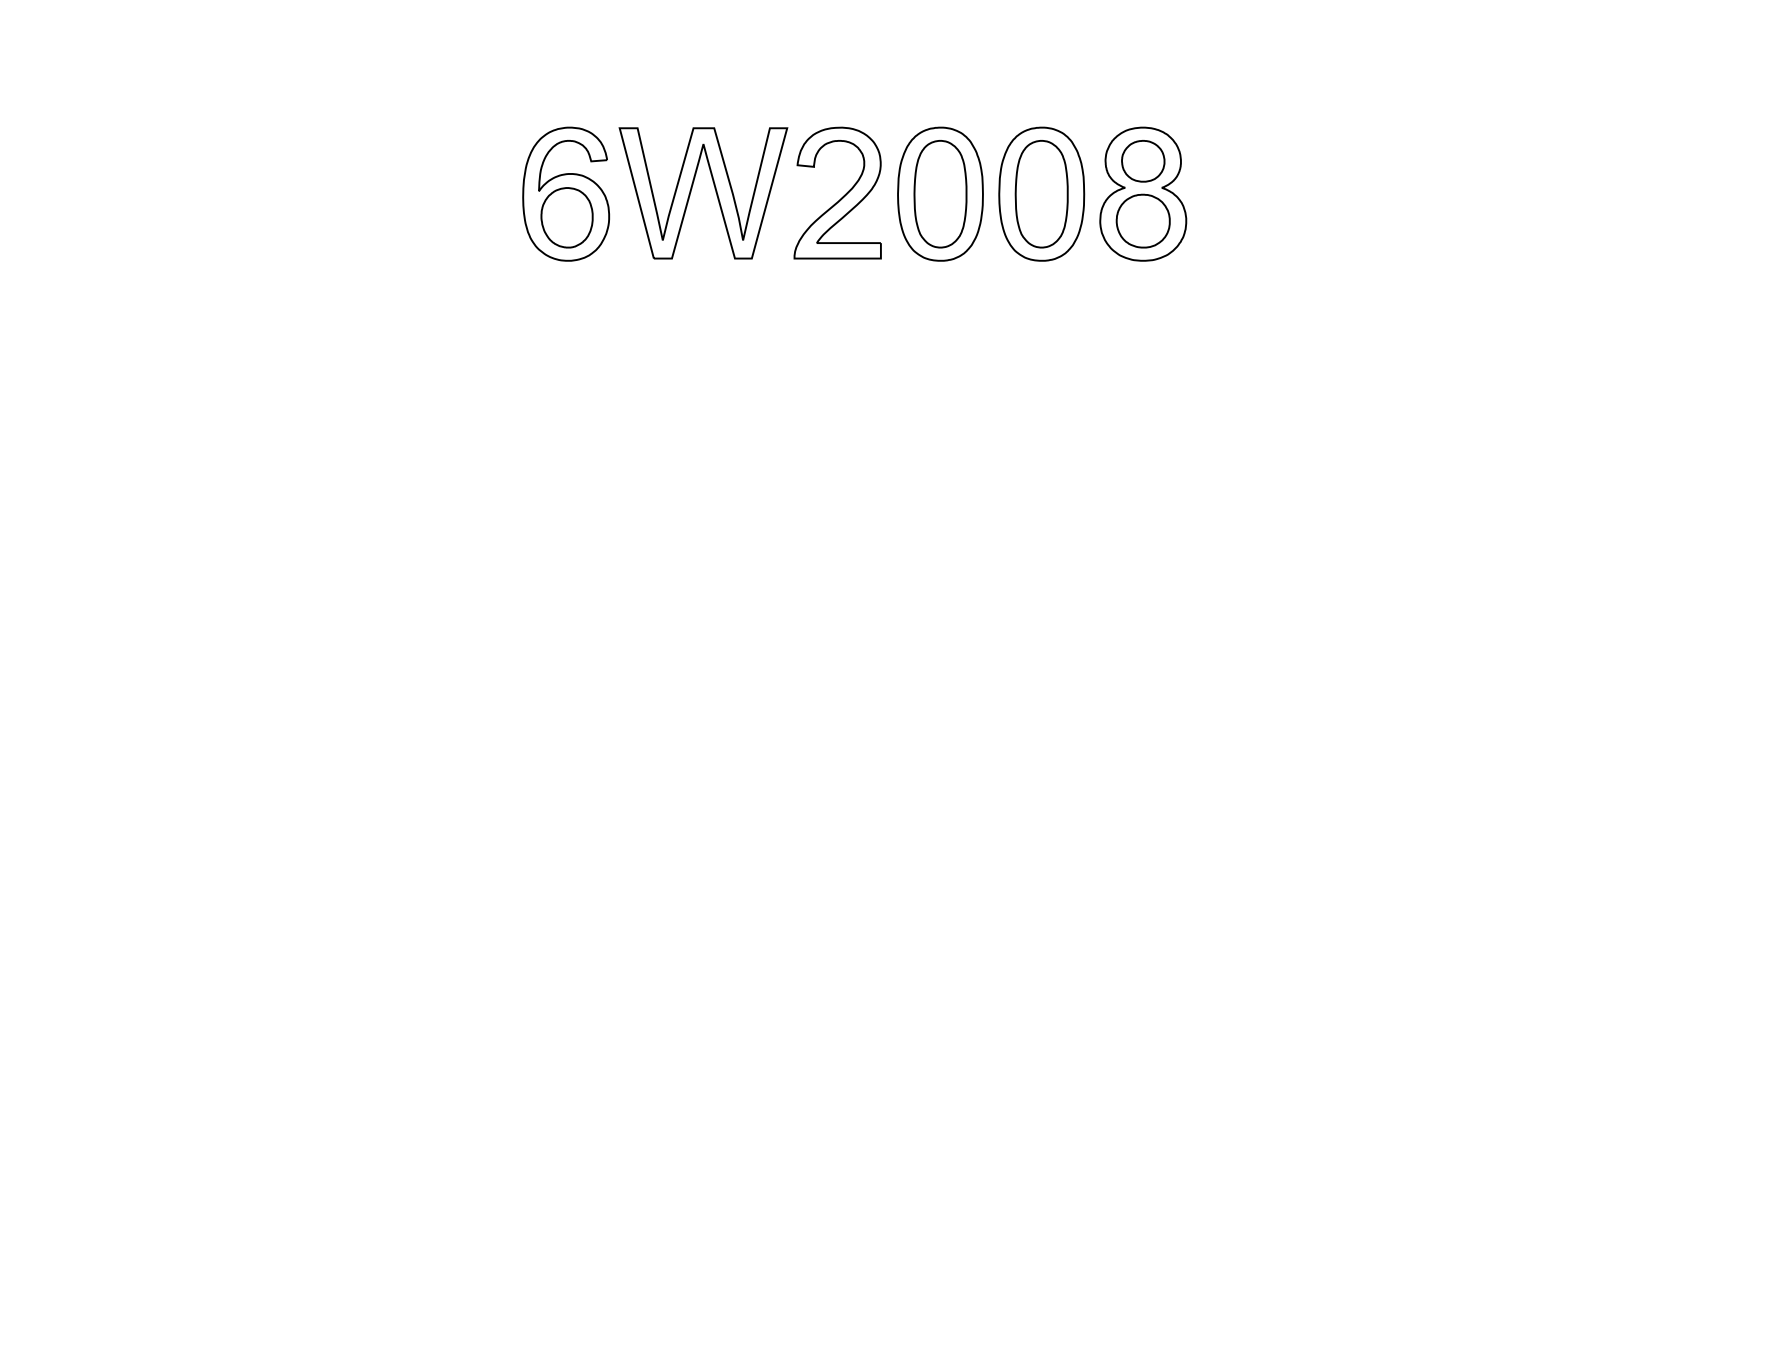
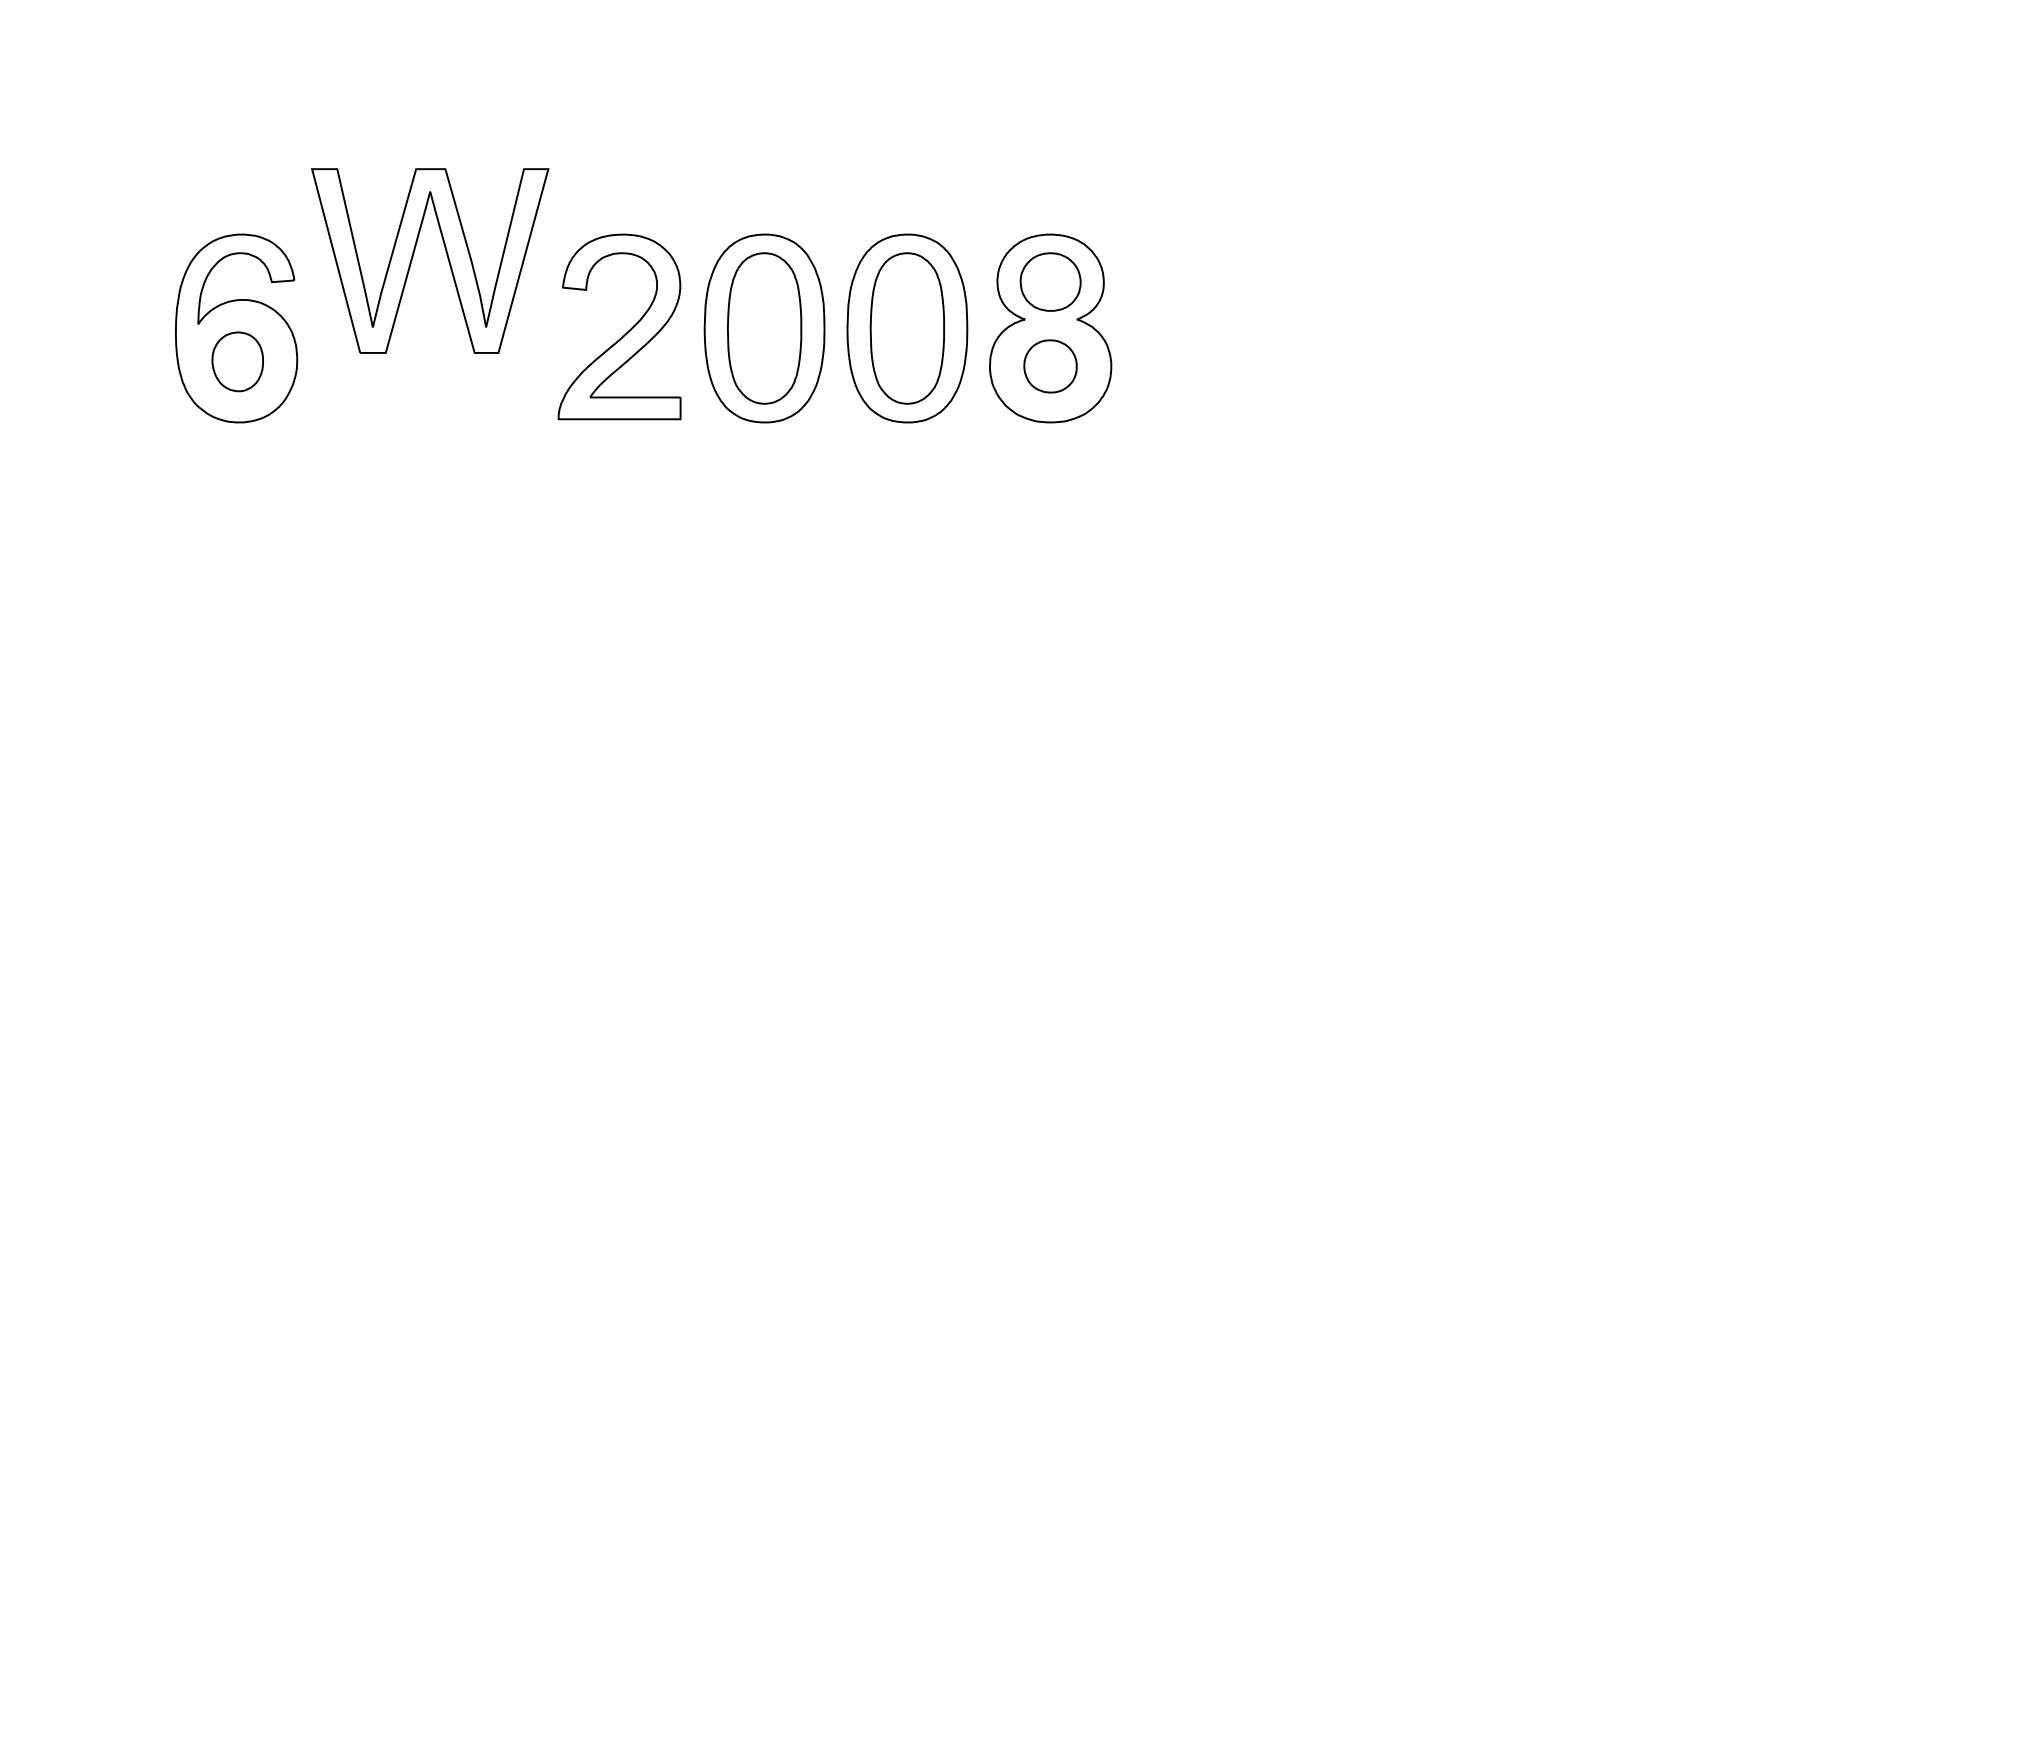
part: (691, 192) -> (413, 259), moved
part: (566, 217) -> (237, 361), size x0.7
part: (1142, 220) -> (1049, 365), size x0.7

